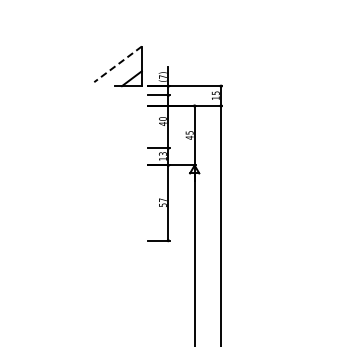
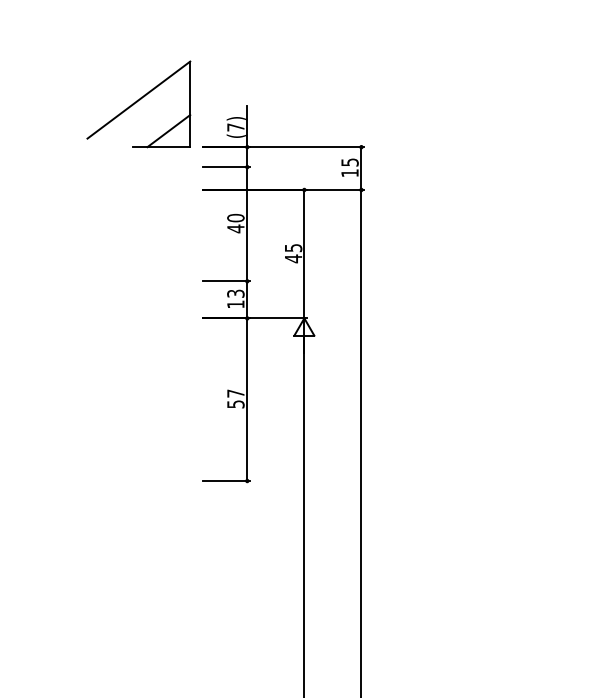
line: (118, 64) -> (139, 100), dashed -> solid

